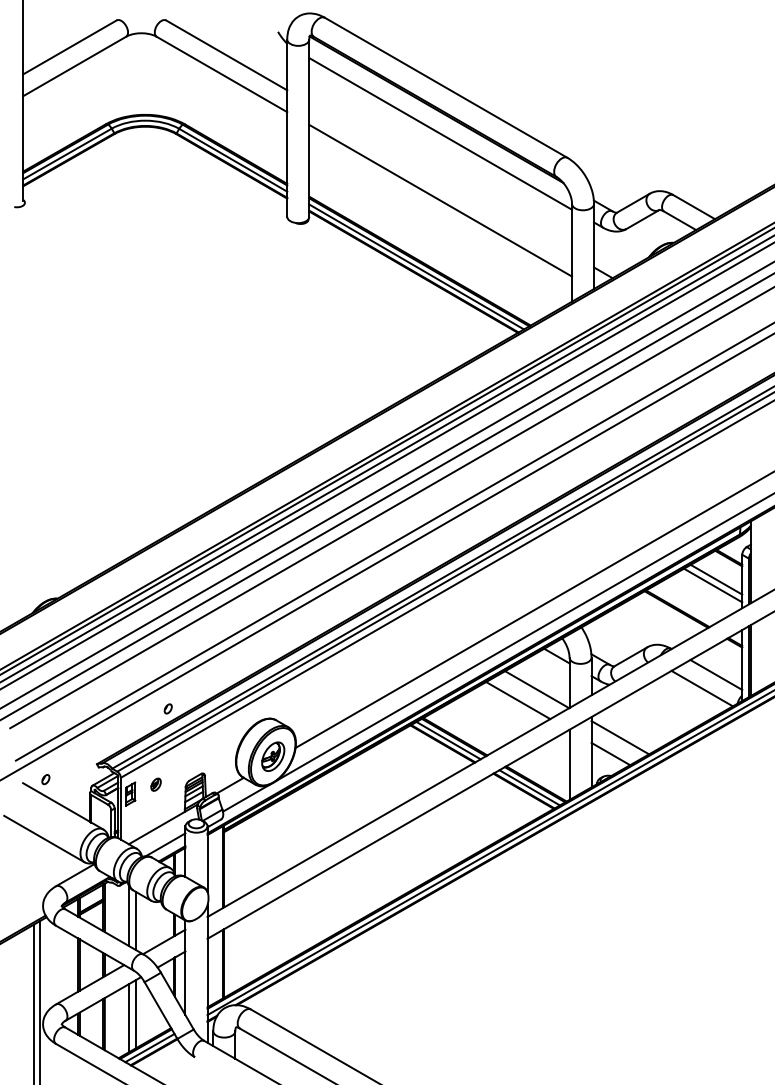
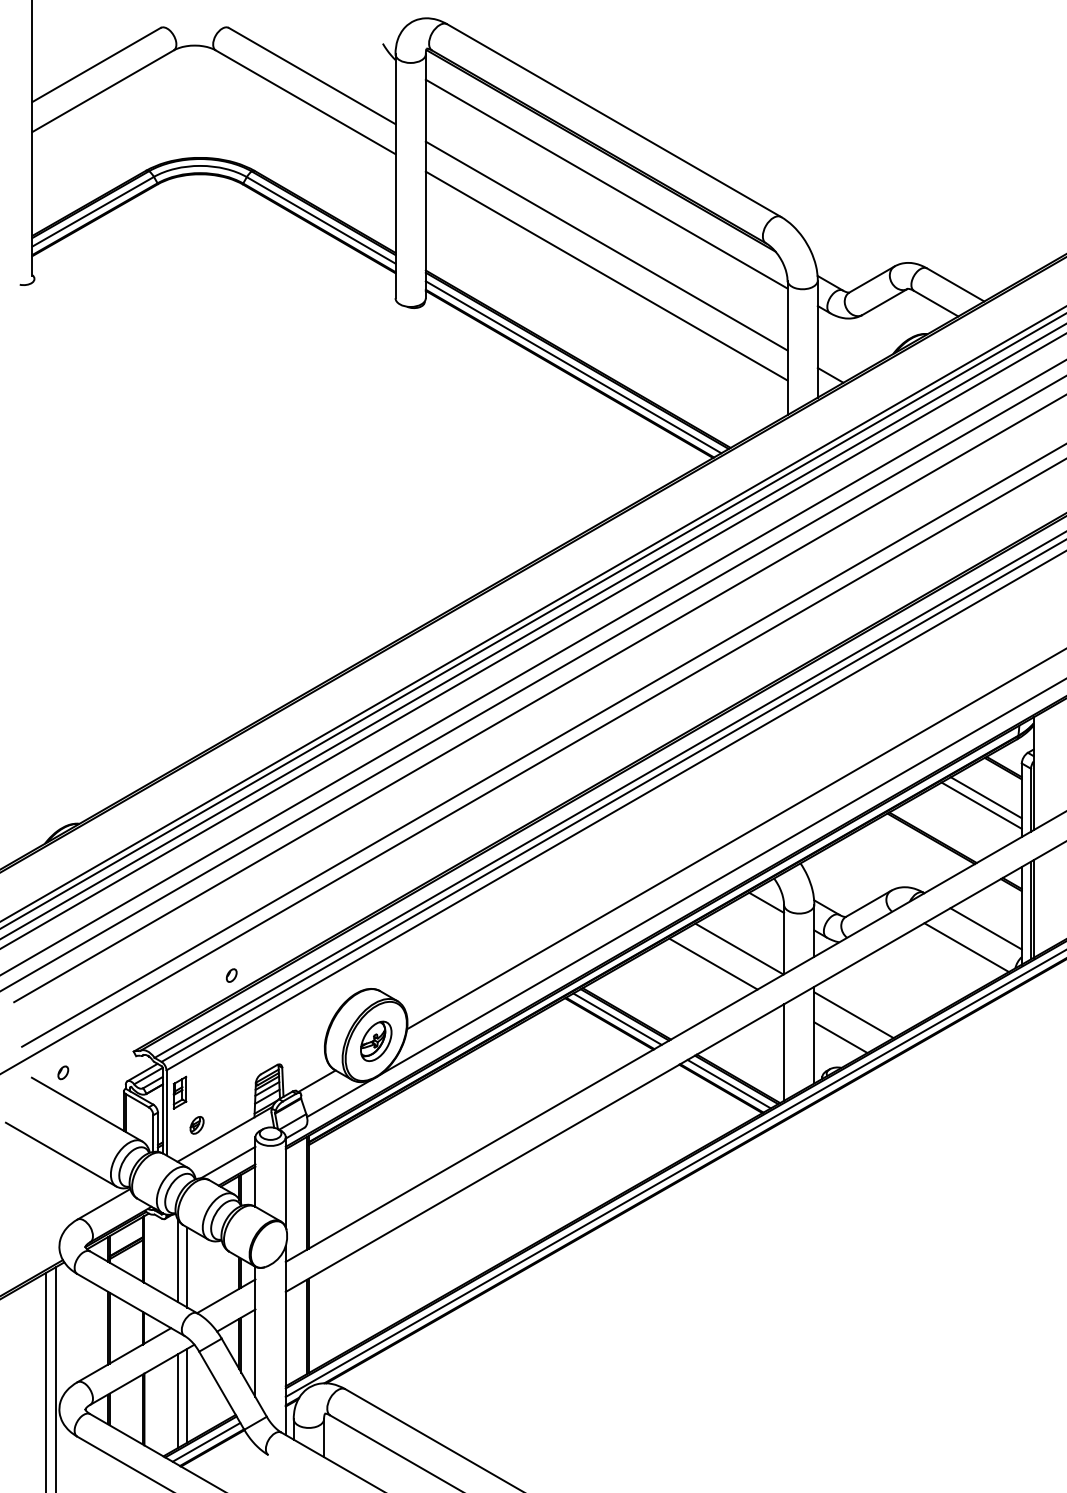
line: (440, 178) -> (606, 245), added
part: (155, 784) -> (196, 1125), moved

